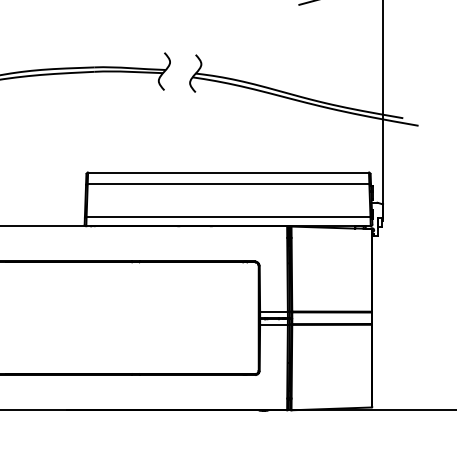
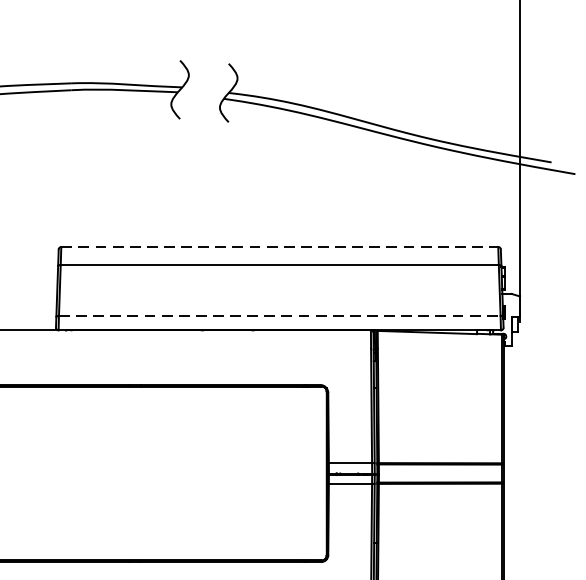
line: (229, 172) -> (281, 246), solid -> dashed
line: (228, 216) -> (279, 315), solid -> dashed

